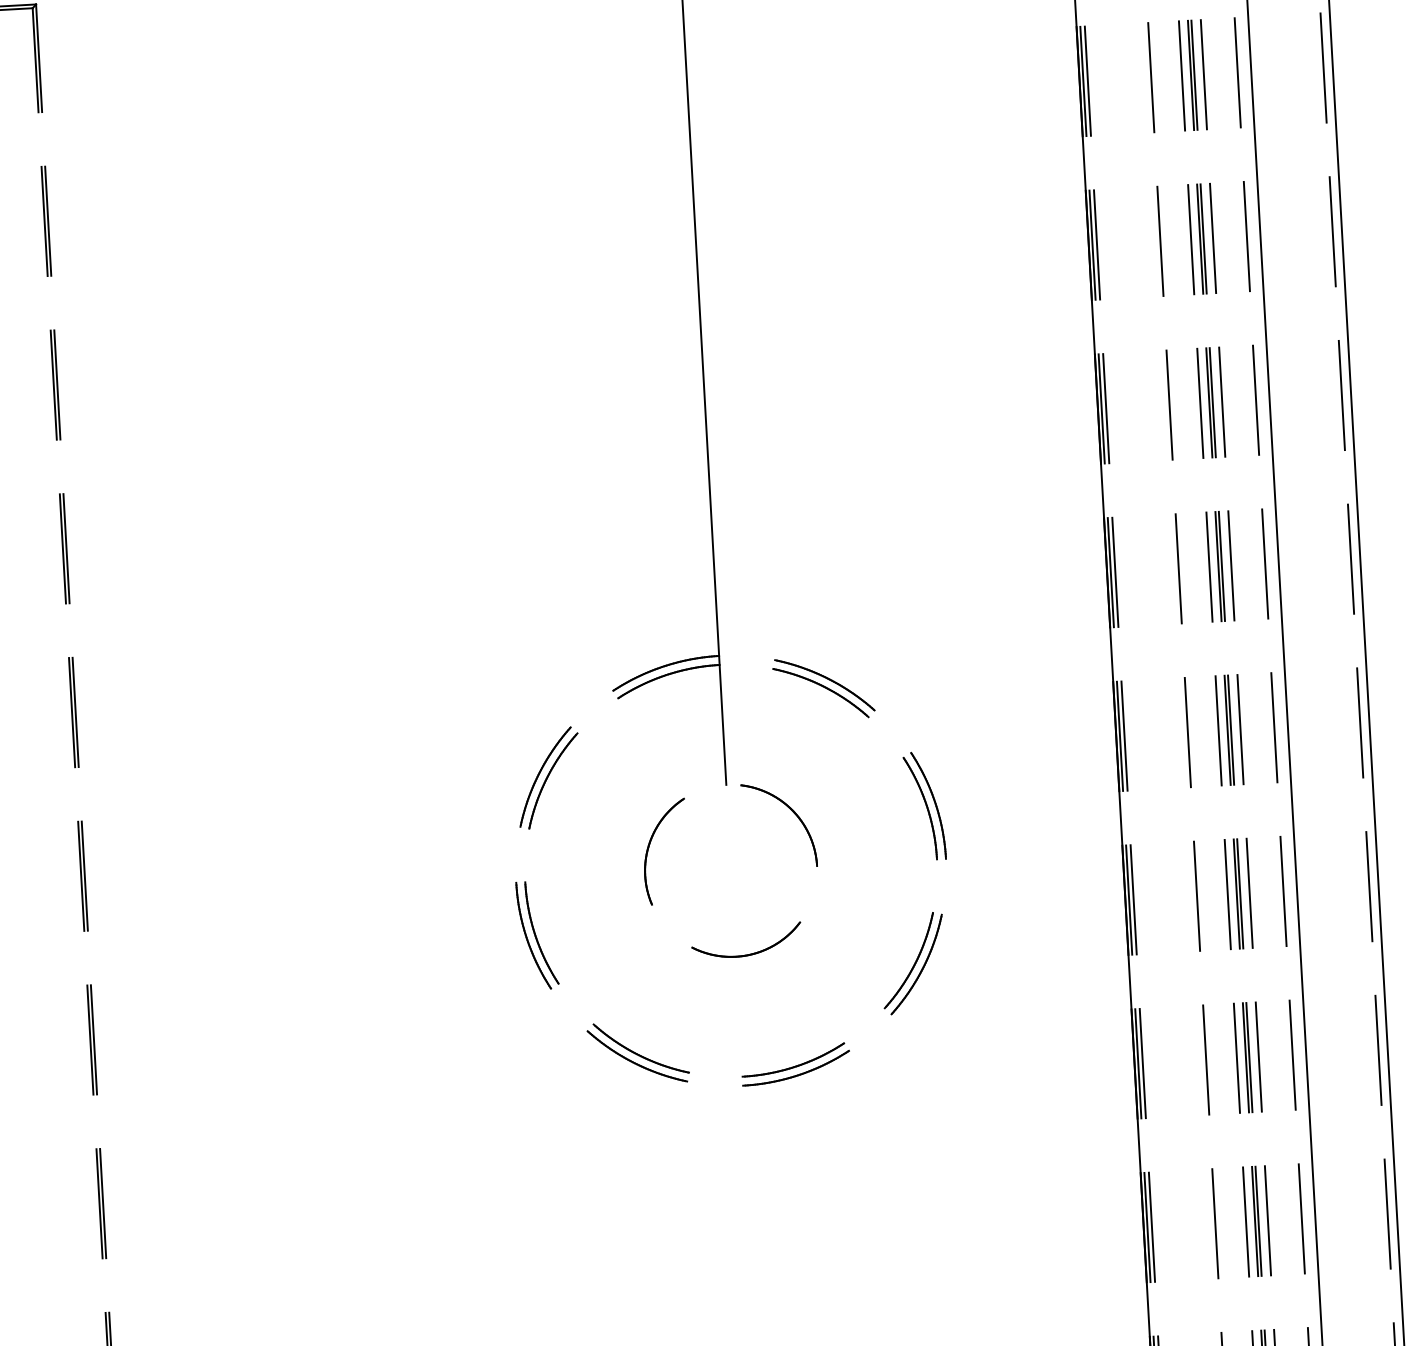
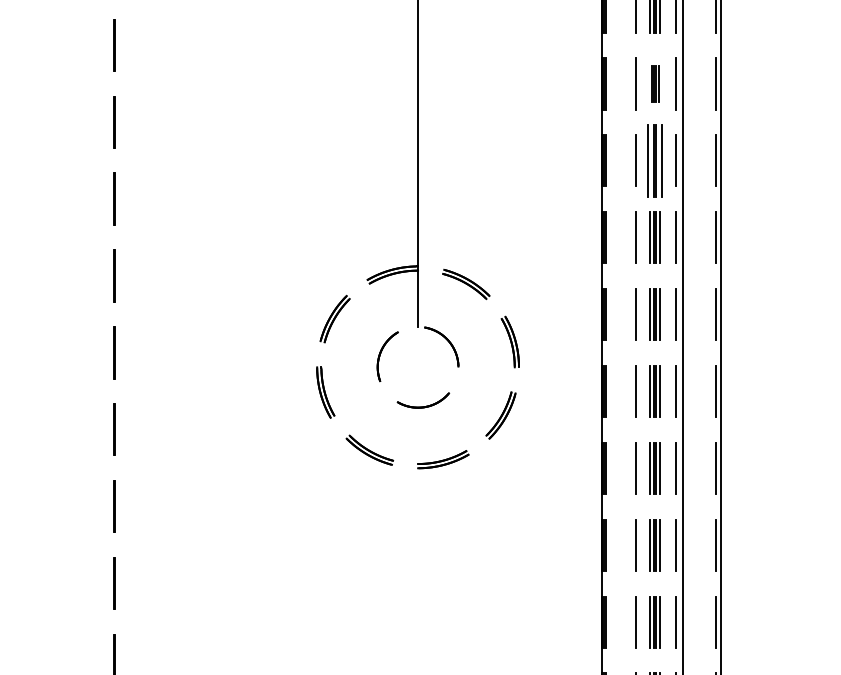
part: (1200, 238) -> (654, 83), size x0.7
part: (1209, 402) -> (654, 160), size x1.4

